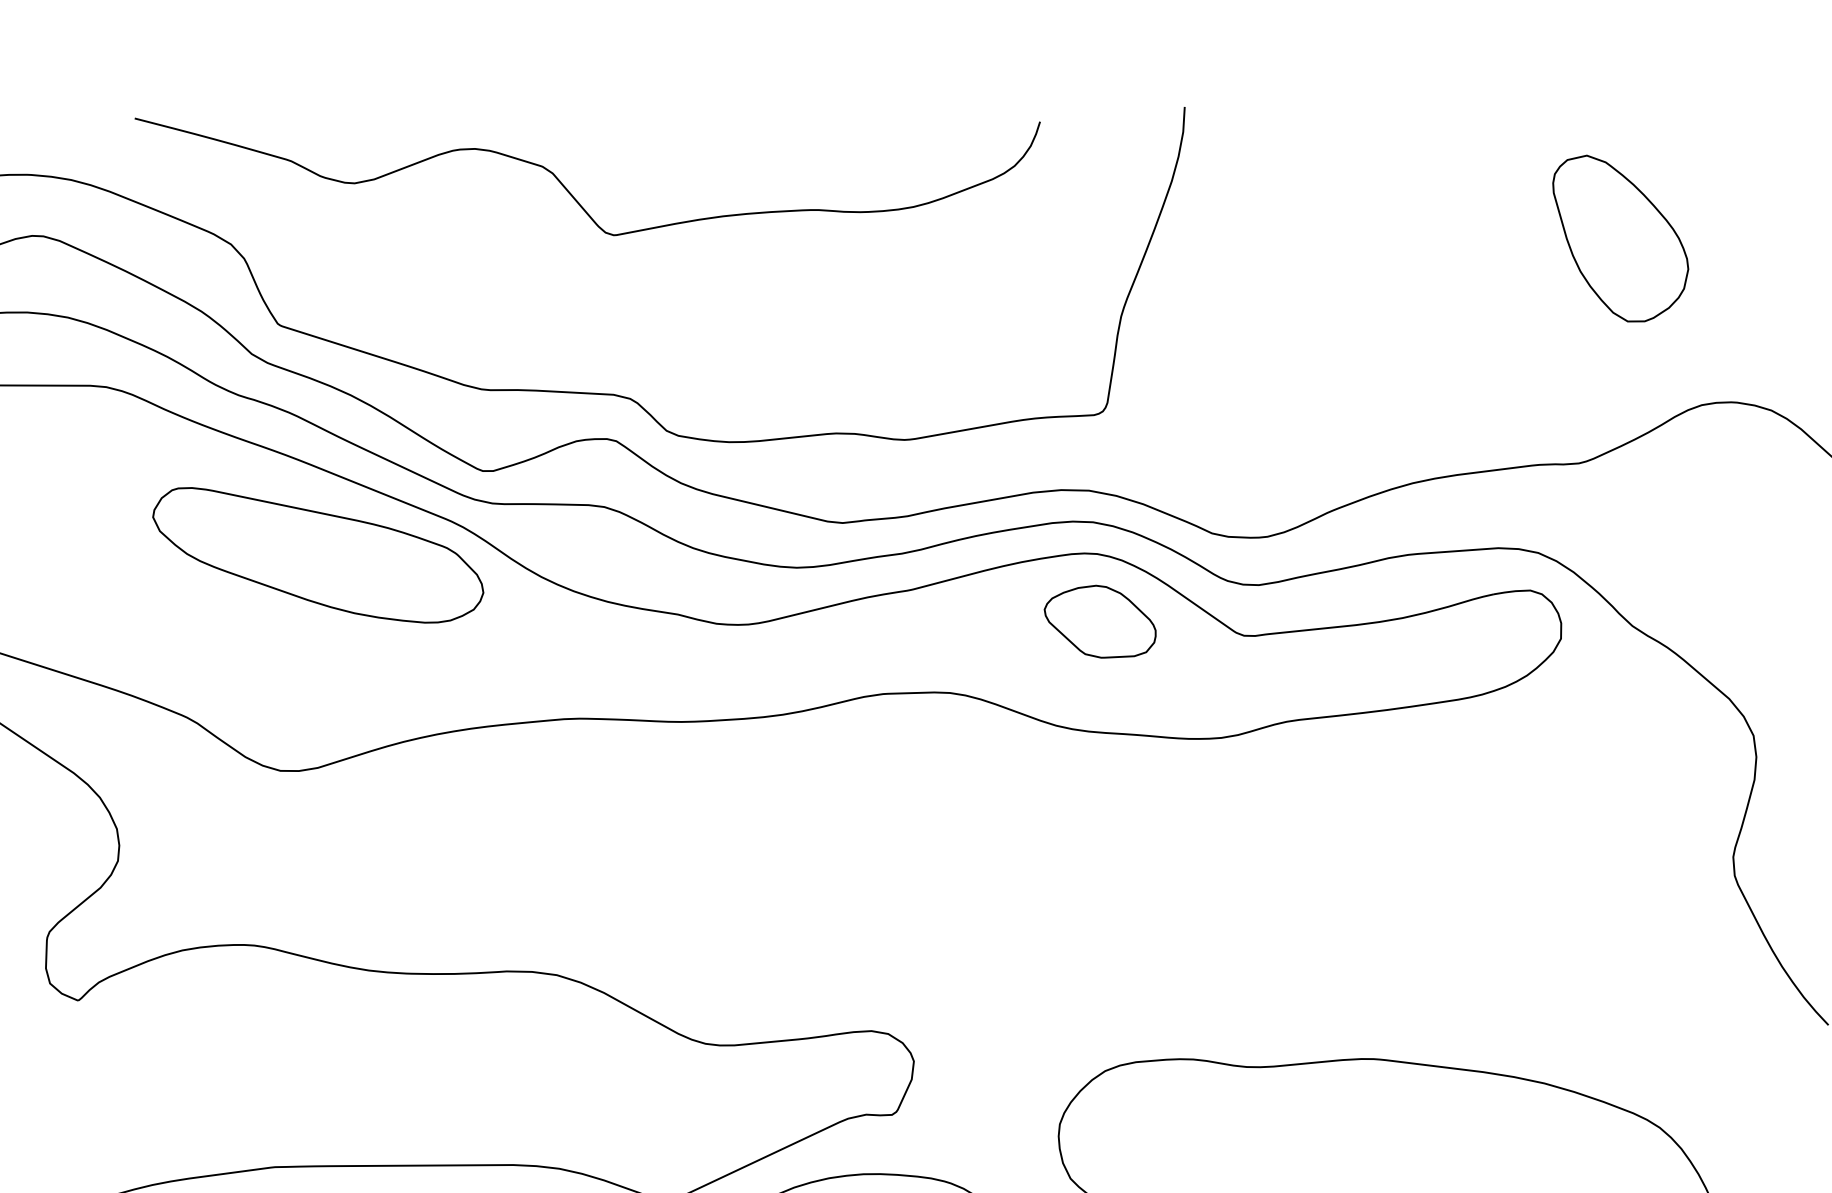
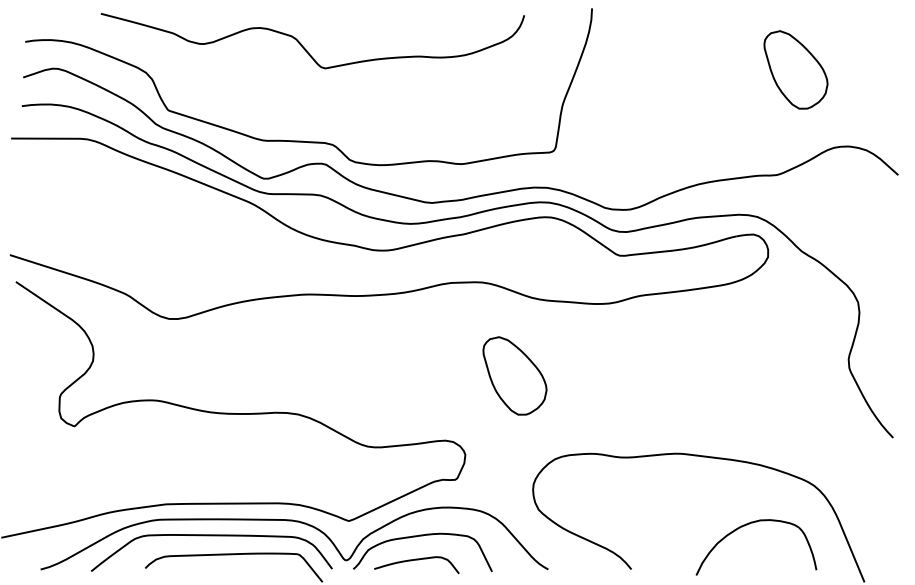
part: (317, 554) -> (186, 217), removed
part: (1100, 620) -> (552, 248), removed
part: (1018, 891) -> (514, 375), added

